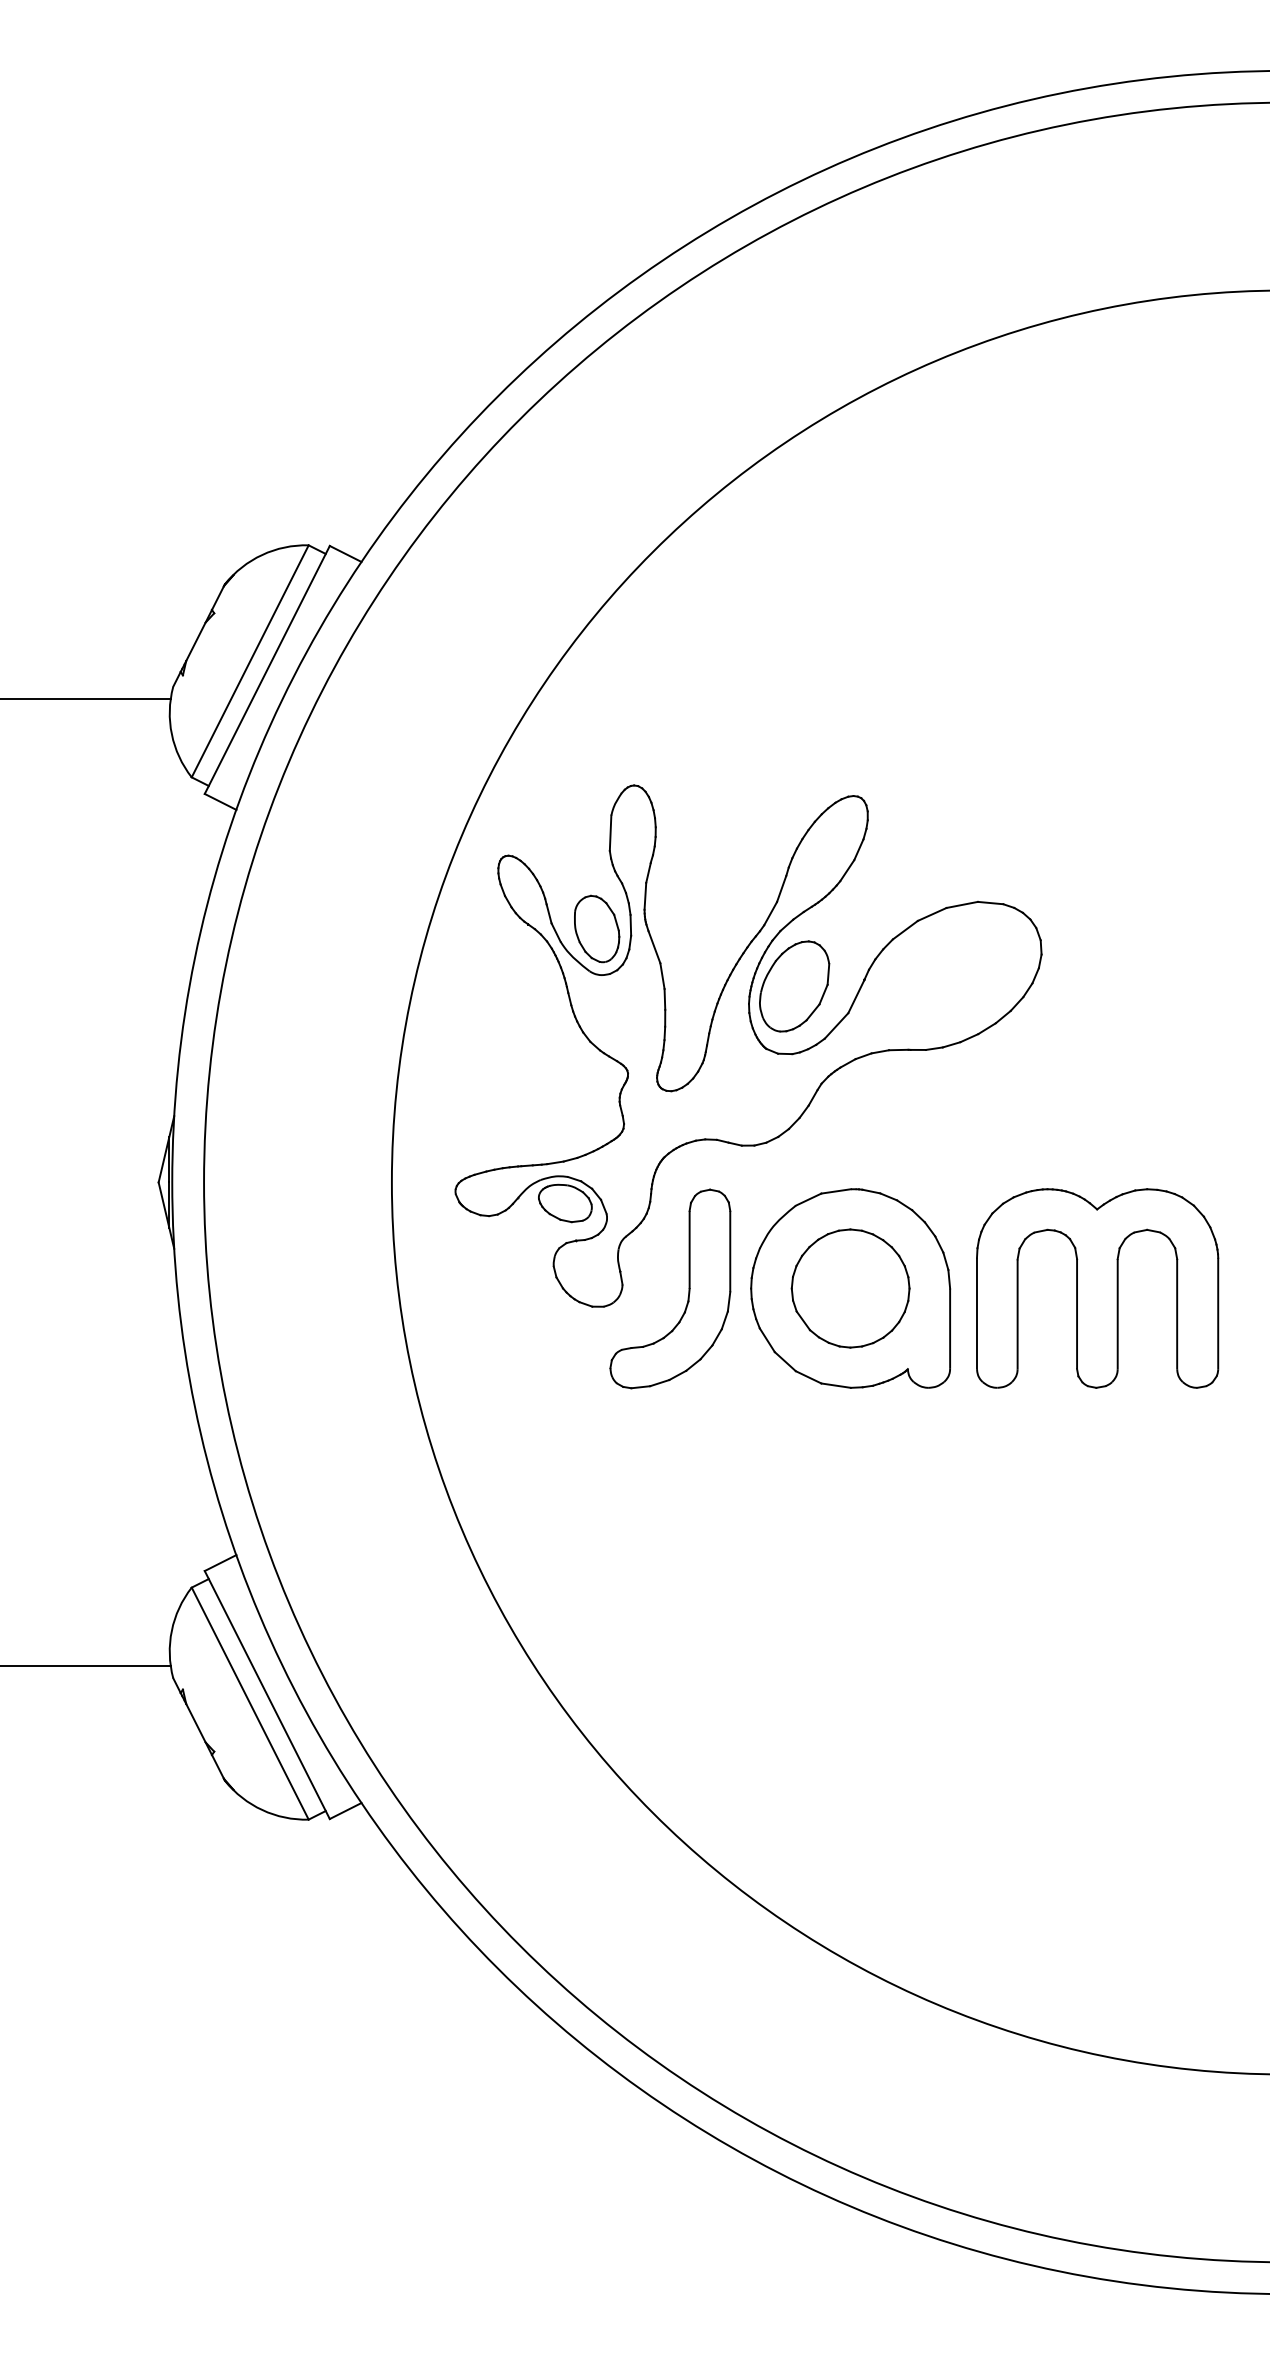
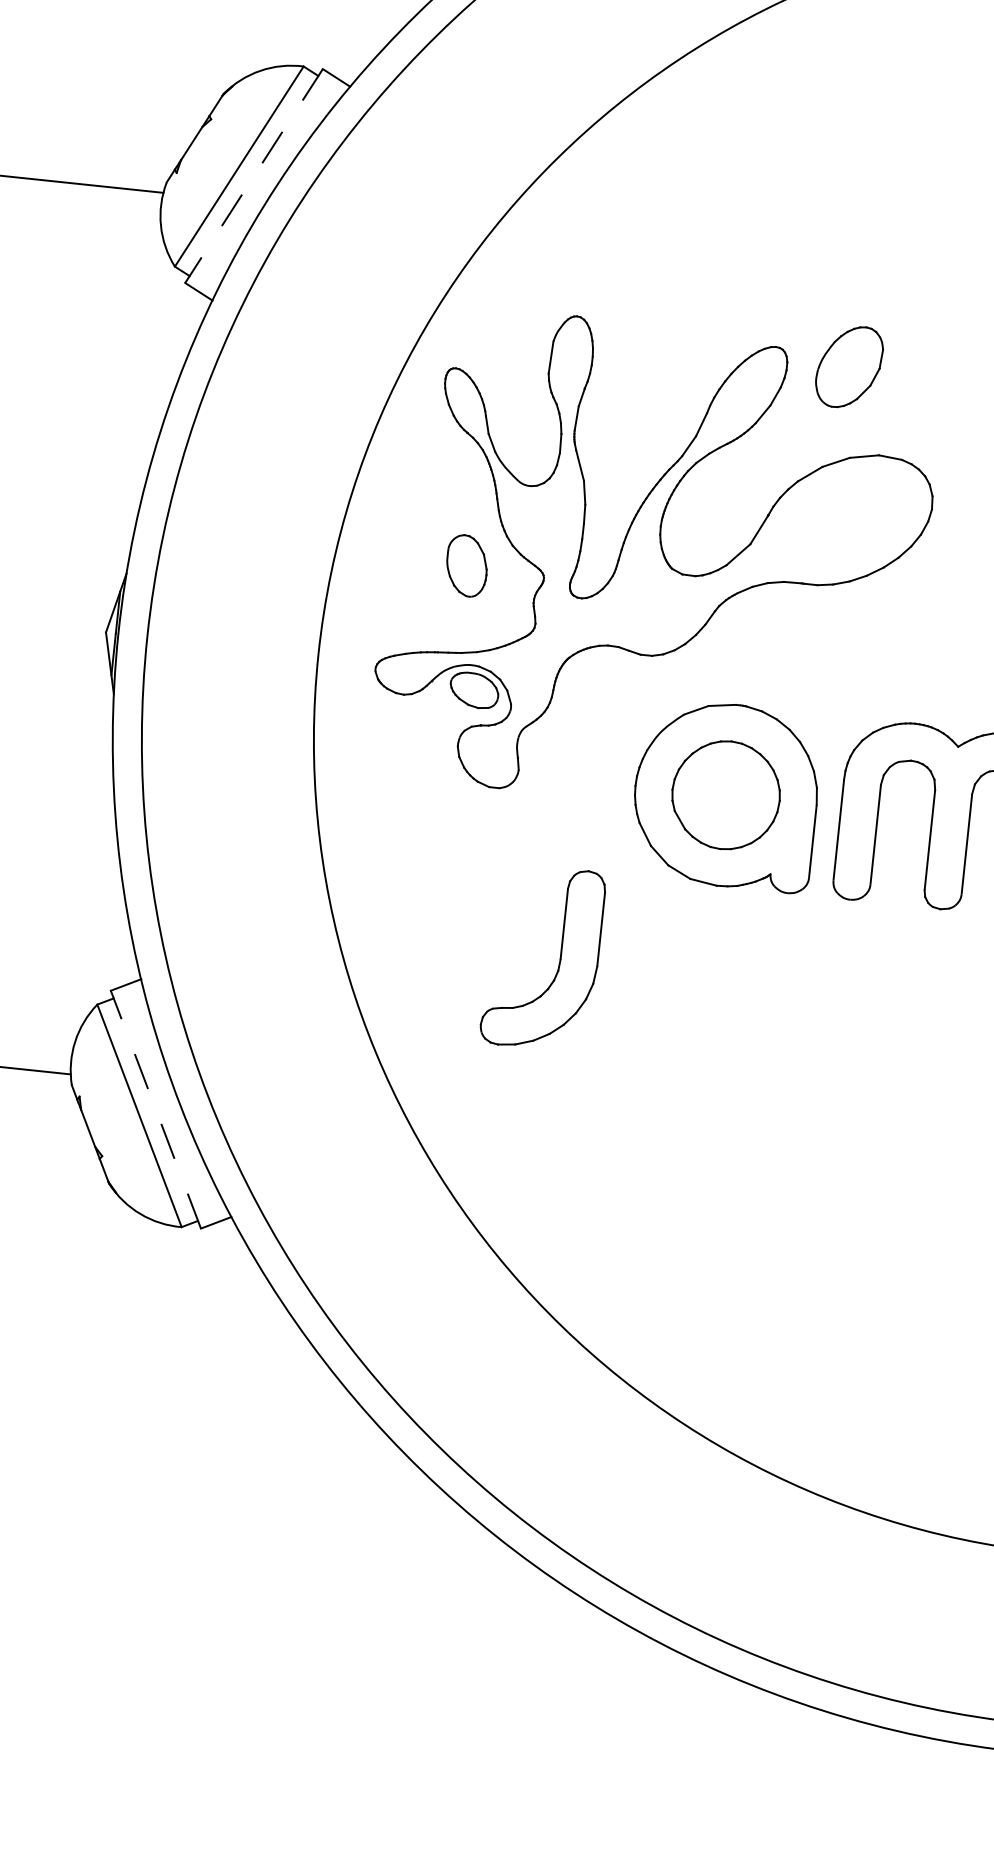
line: (267, 669) -> (254, 175), solid -> dashed
part: (597, 928) -> (467, 565), moved
part: (794, 986) -> (849, 367), moved
part: (688, 1288) -> (559, 959), moved
line: (267, 1695) -> (156, 1110), solid -> dashed

